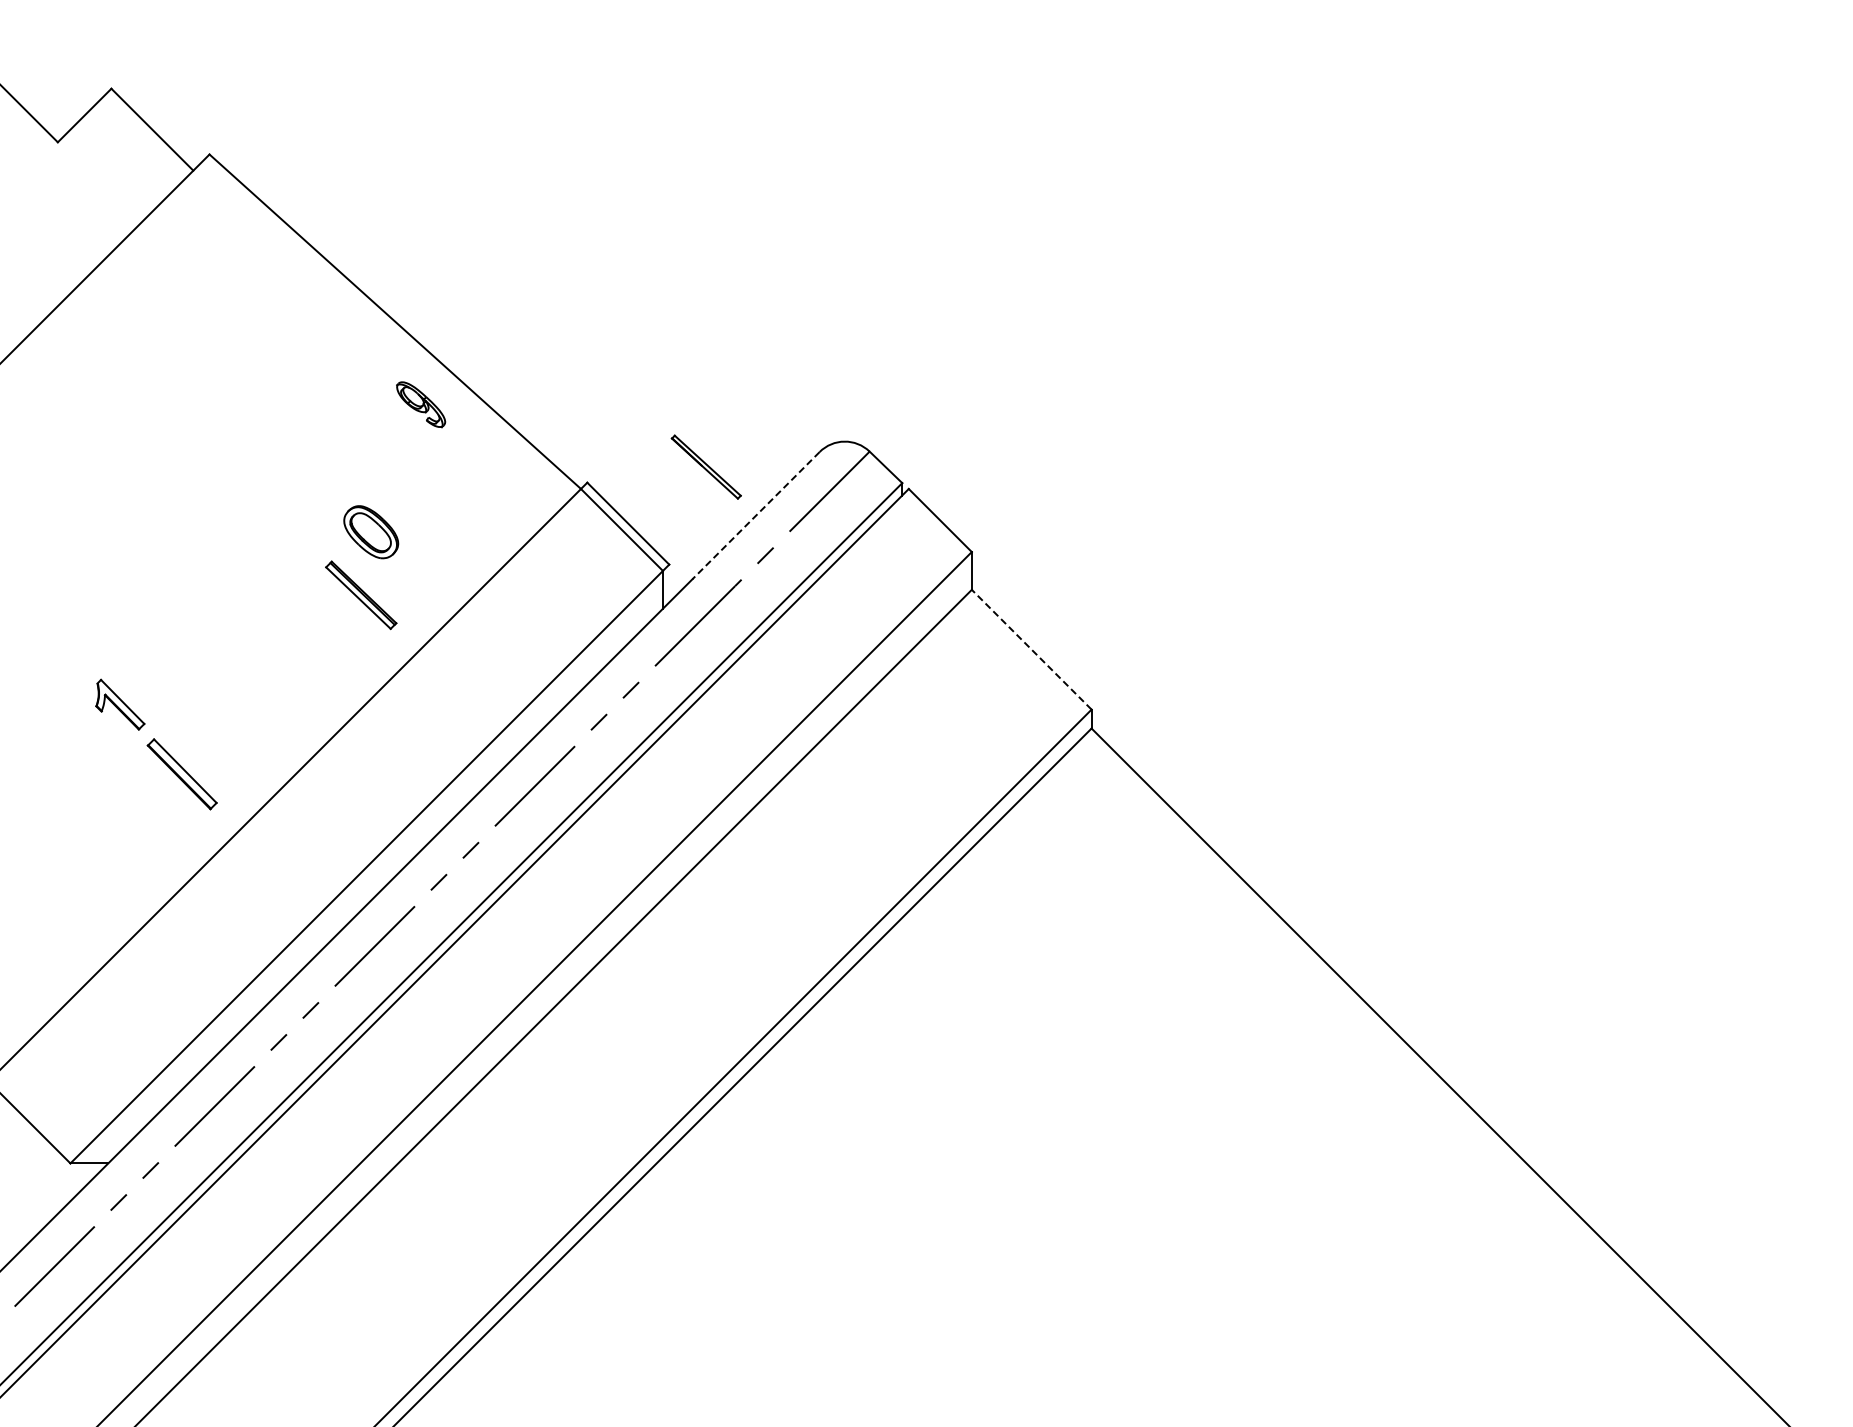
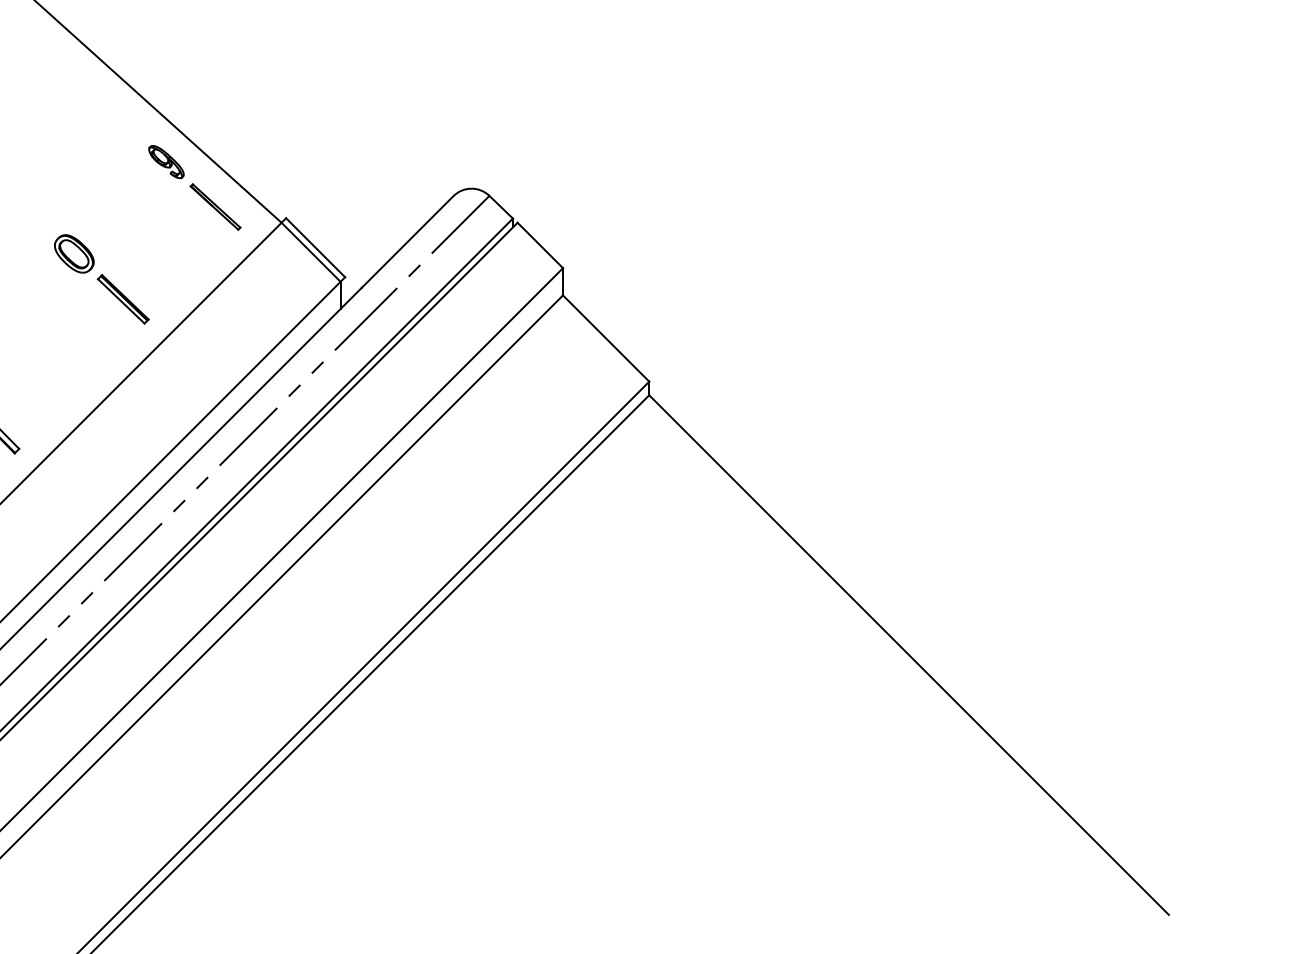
part: (705, 466) -> (214, 206), moved
line: (756, 515) -> (407, 241), dashed -> solid
part: (371, 532) -> (74, 254), moved
line: (1031, 649) -> (605, 338), dashed -> solid

